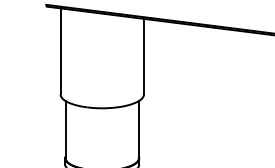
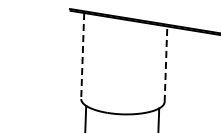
line: (60, 51) -> (82, 56), solid -> dashed
line: (144, 56) -> (166, 64), solid -> dashed

